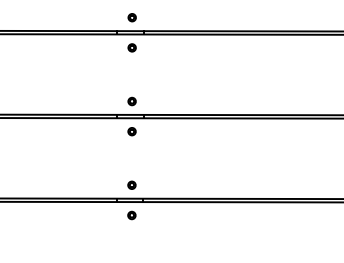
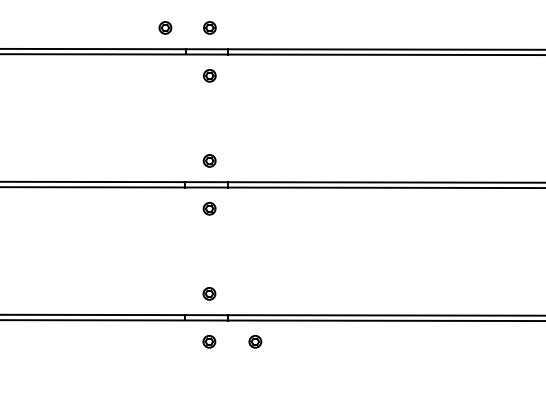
part: (103, 17) -> (164, 27), added
part: (160, 215) -> (254, 341), added

